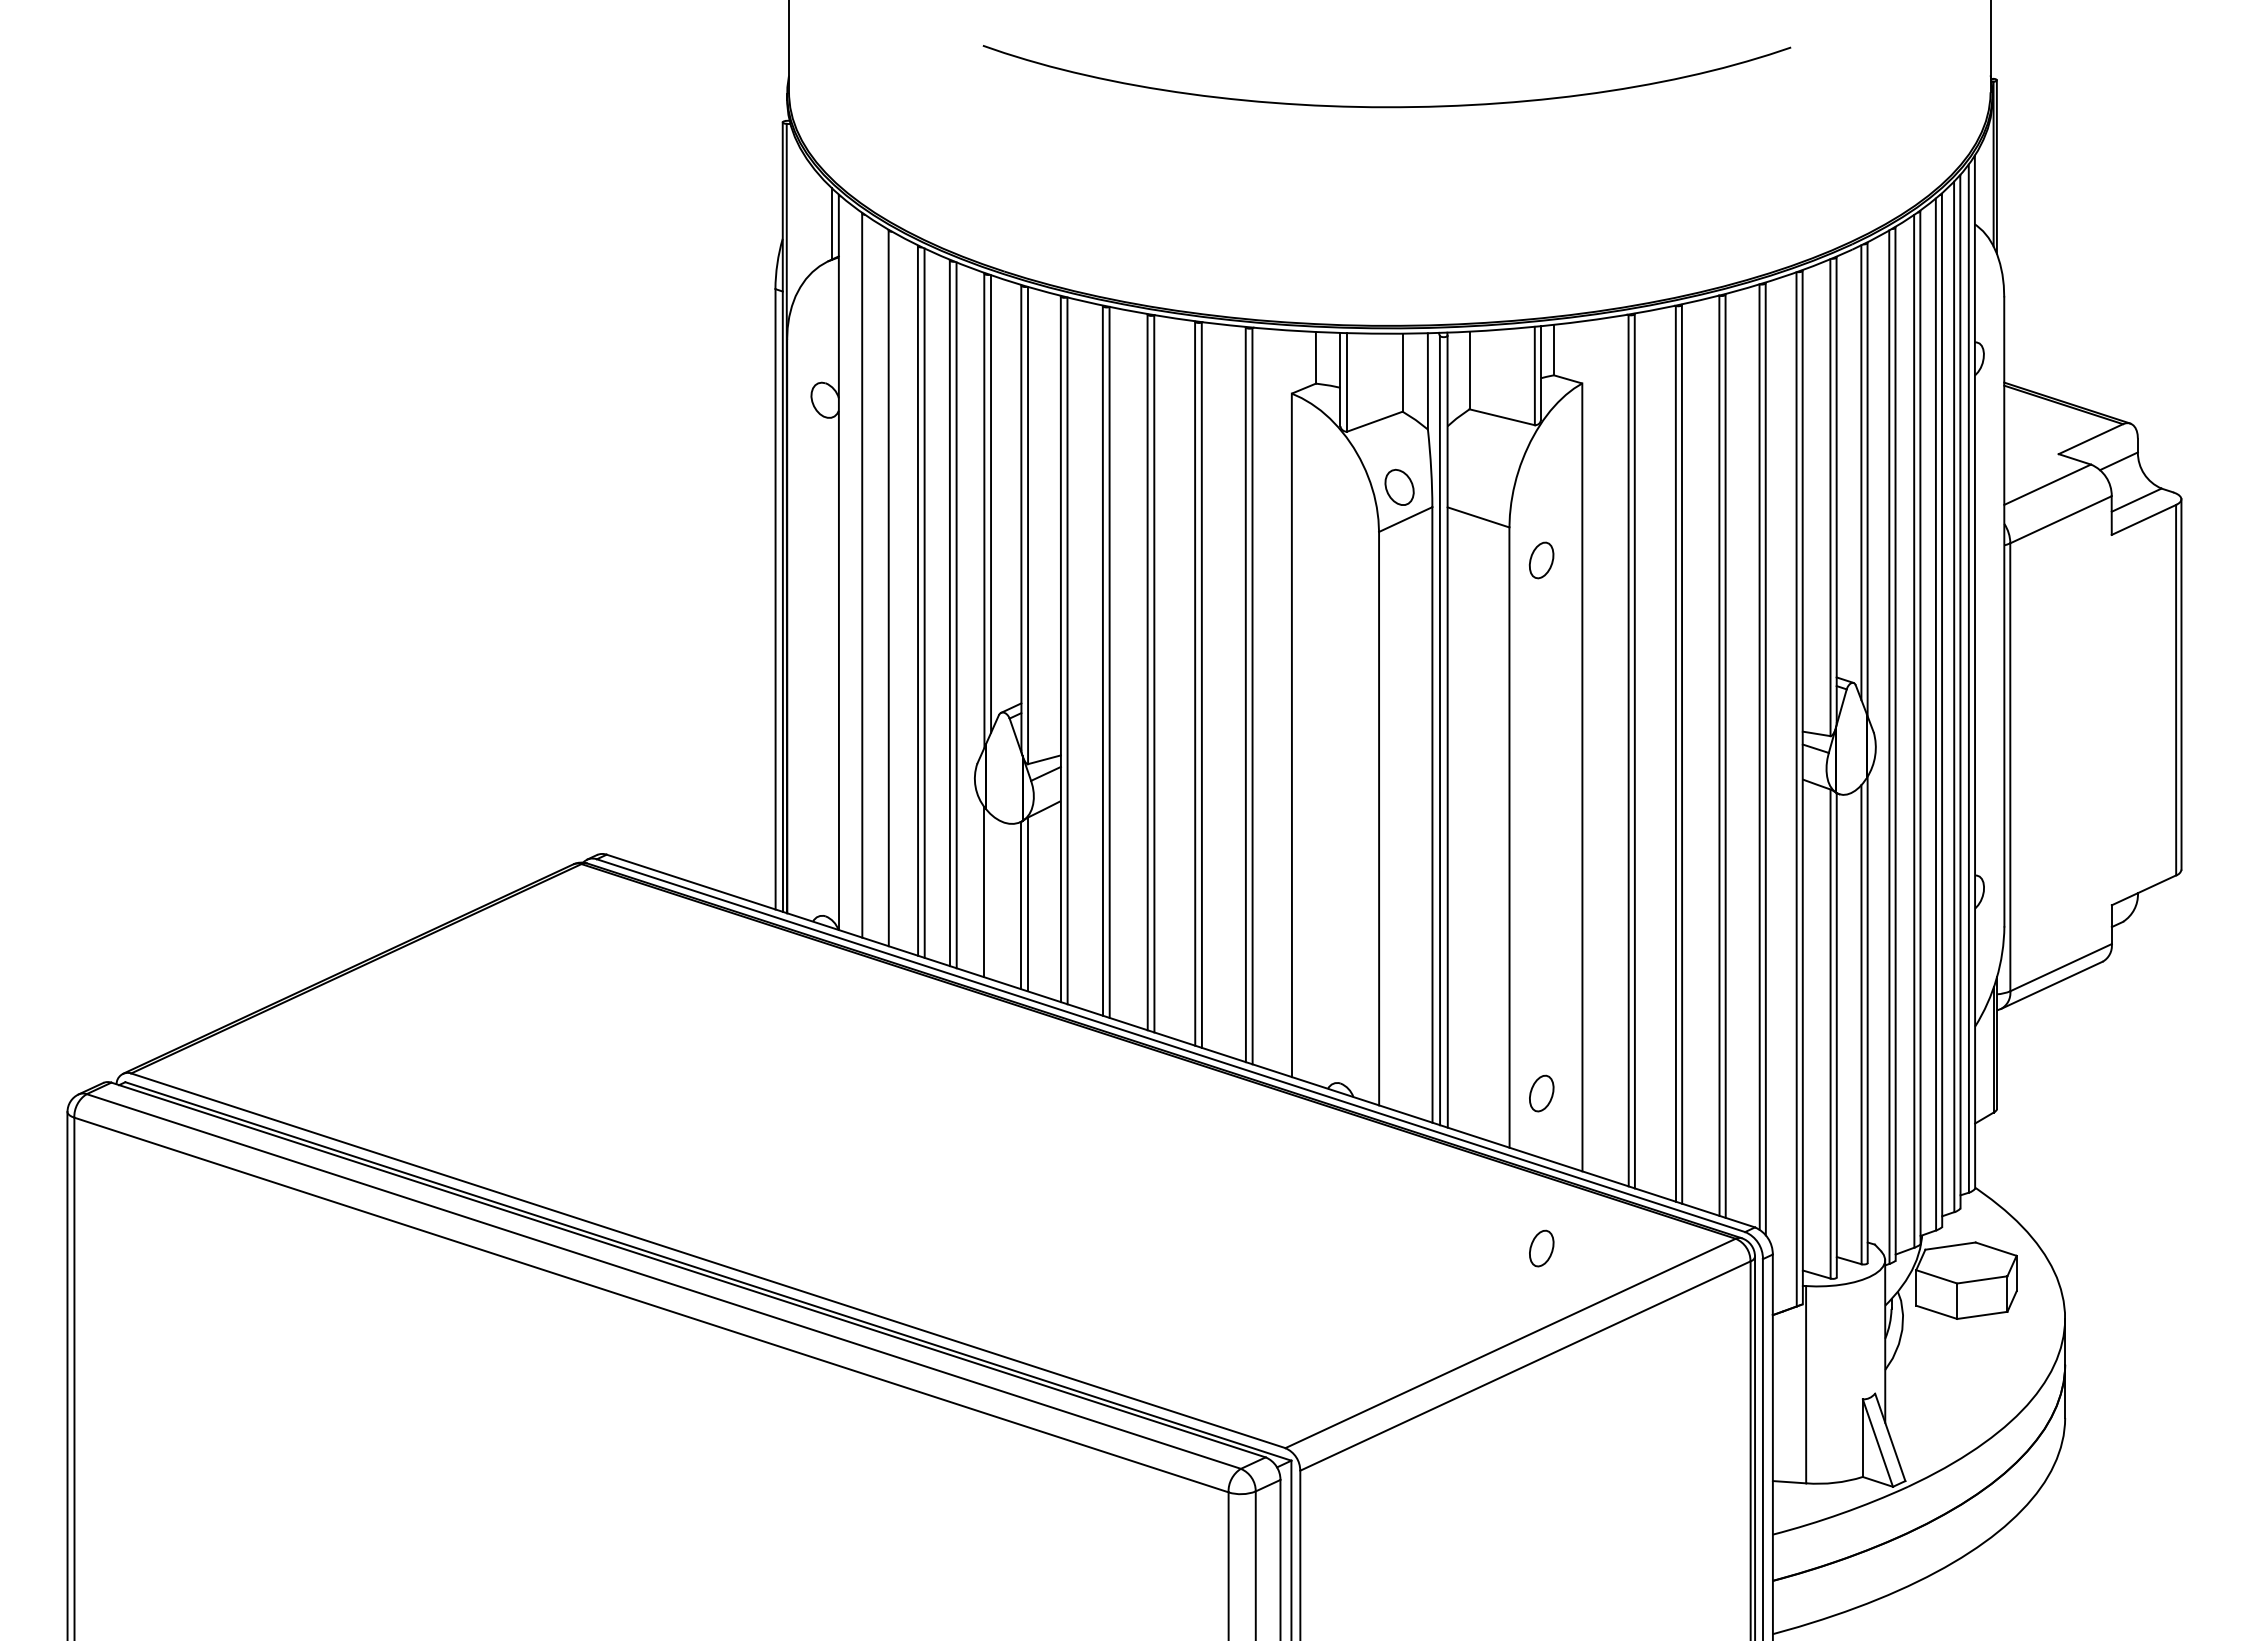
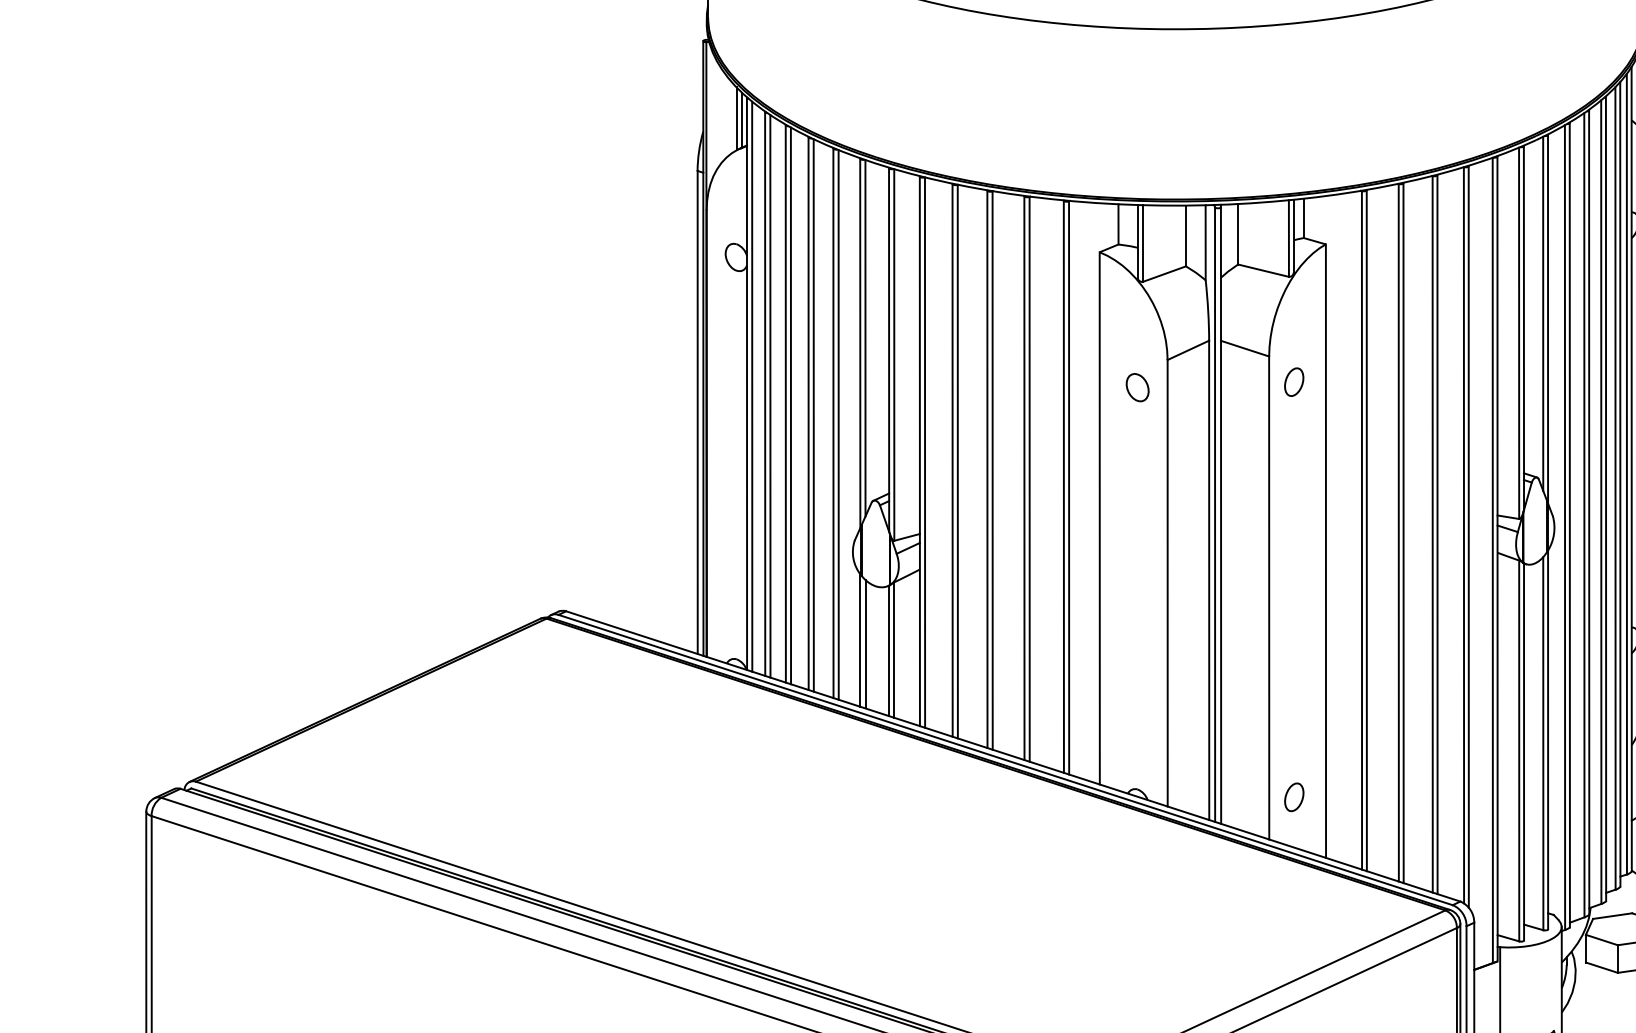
line: (825, 221) -> (736, 118), added
part: (1399, 486) -> (1137, 386), moved
line: (845, 566) -> (752, 386), added
line: (868, 578) -> (770, 396), added
line: (895, 590) -> (791, 405), added
line: (991, 896) -> (865, 643), added
part: (1541, 1248) -> (1294, 917), removed

